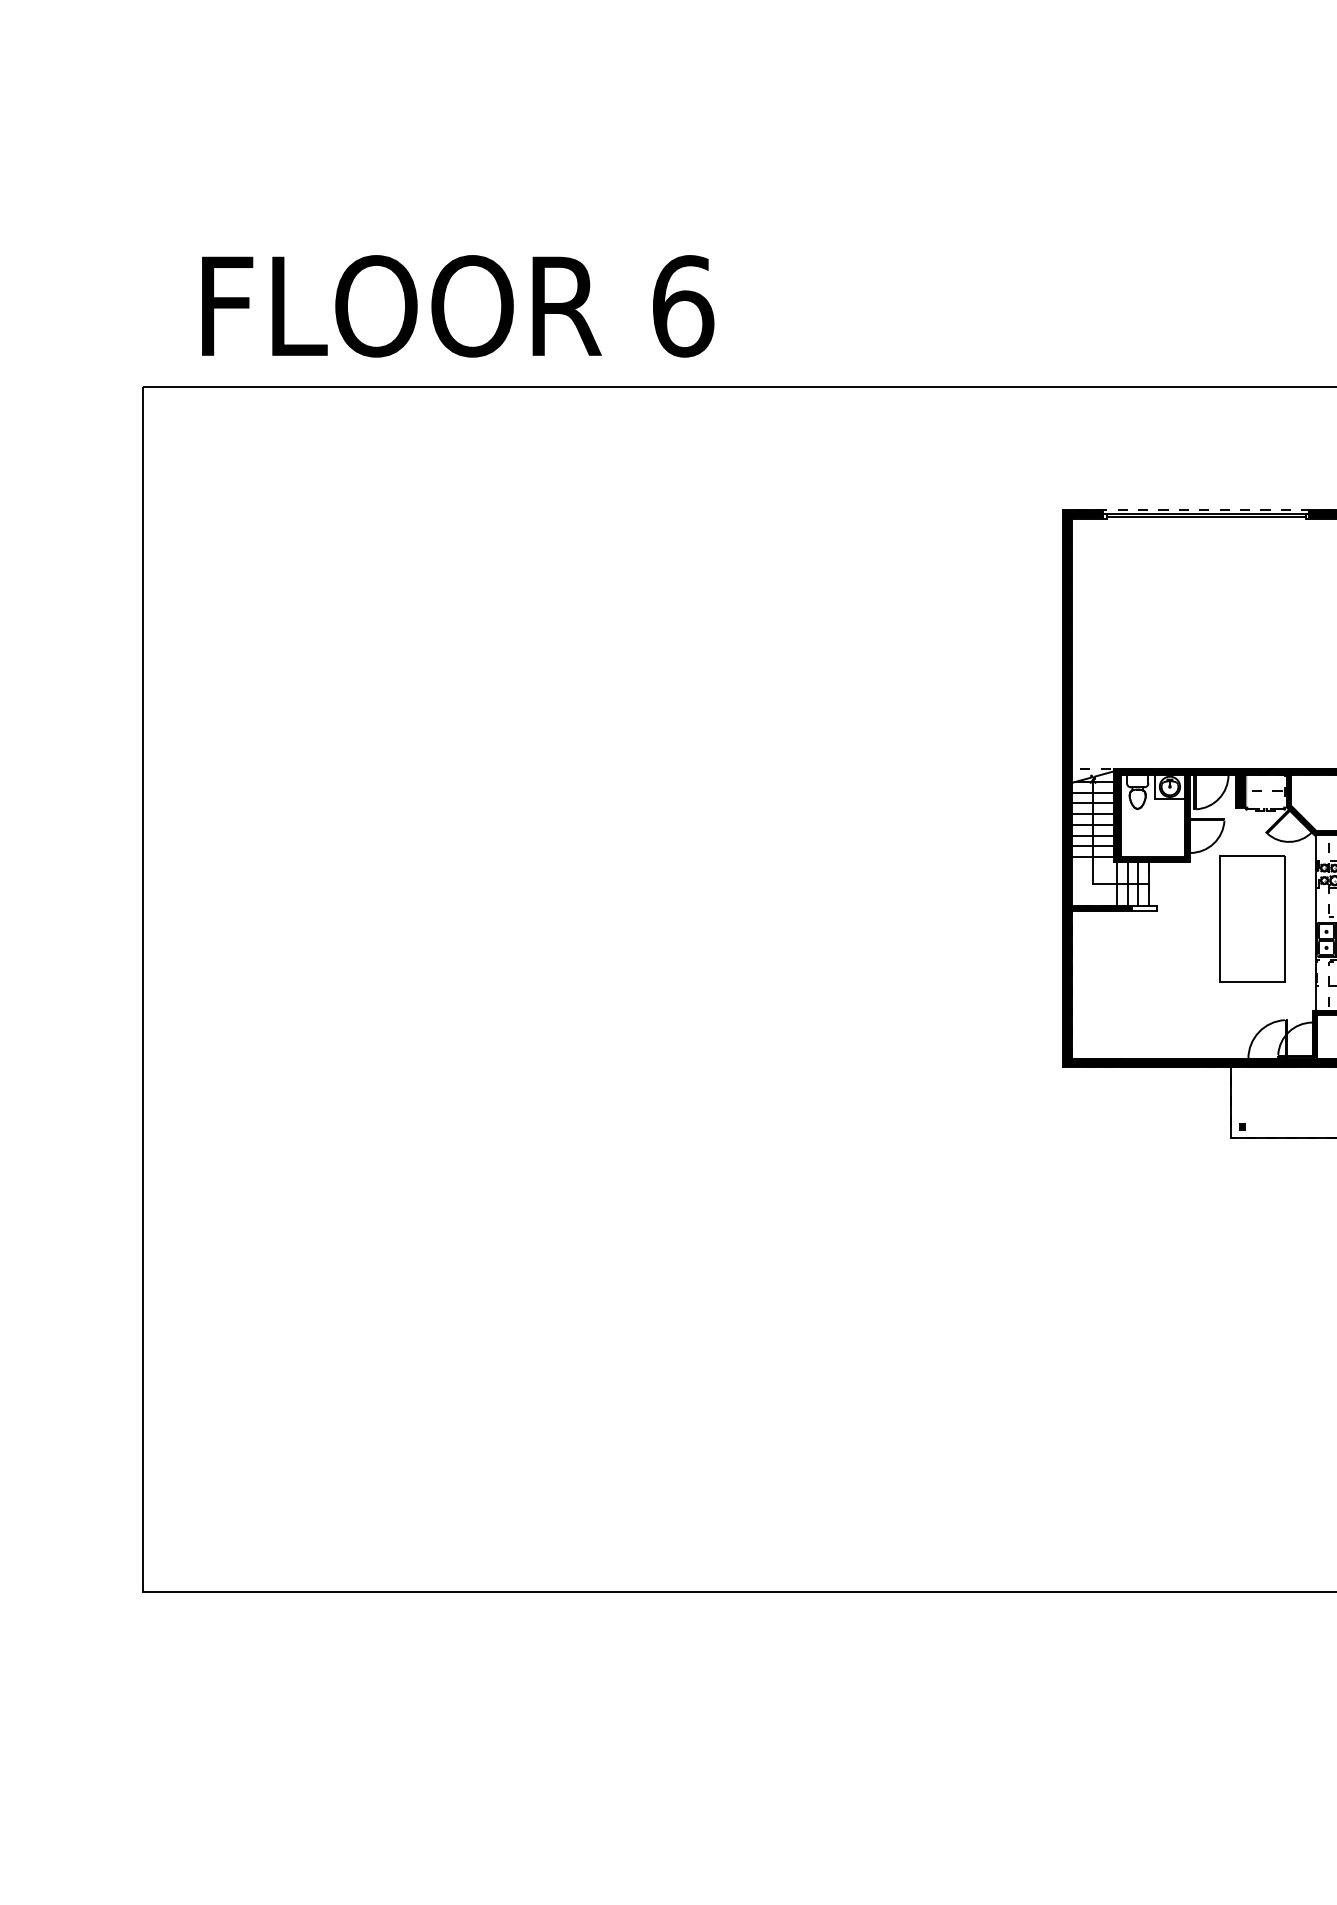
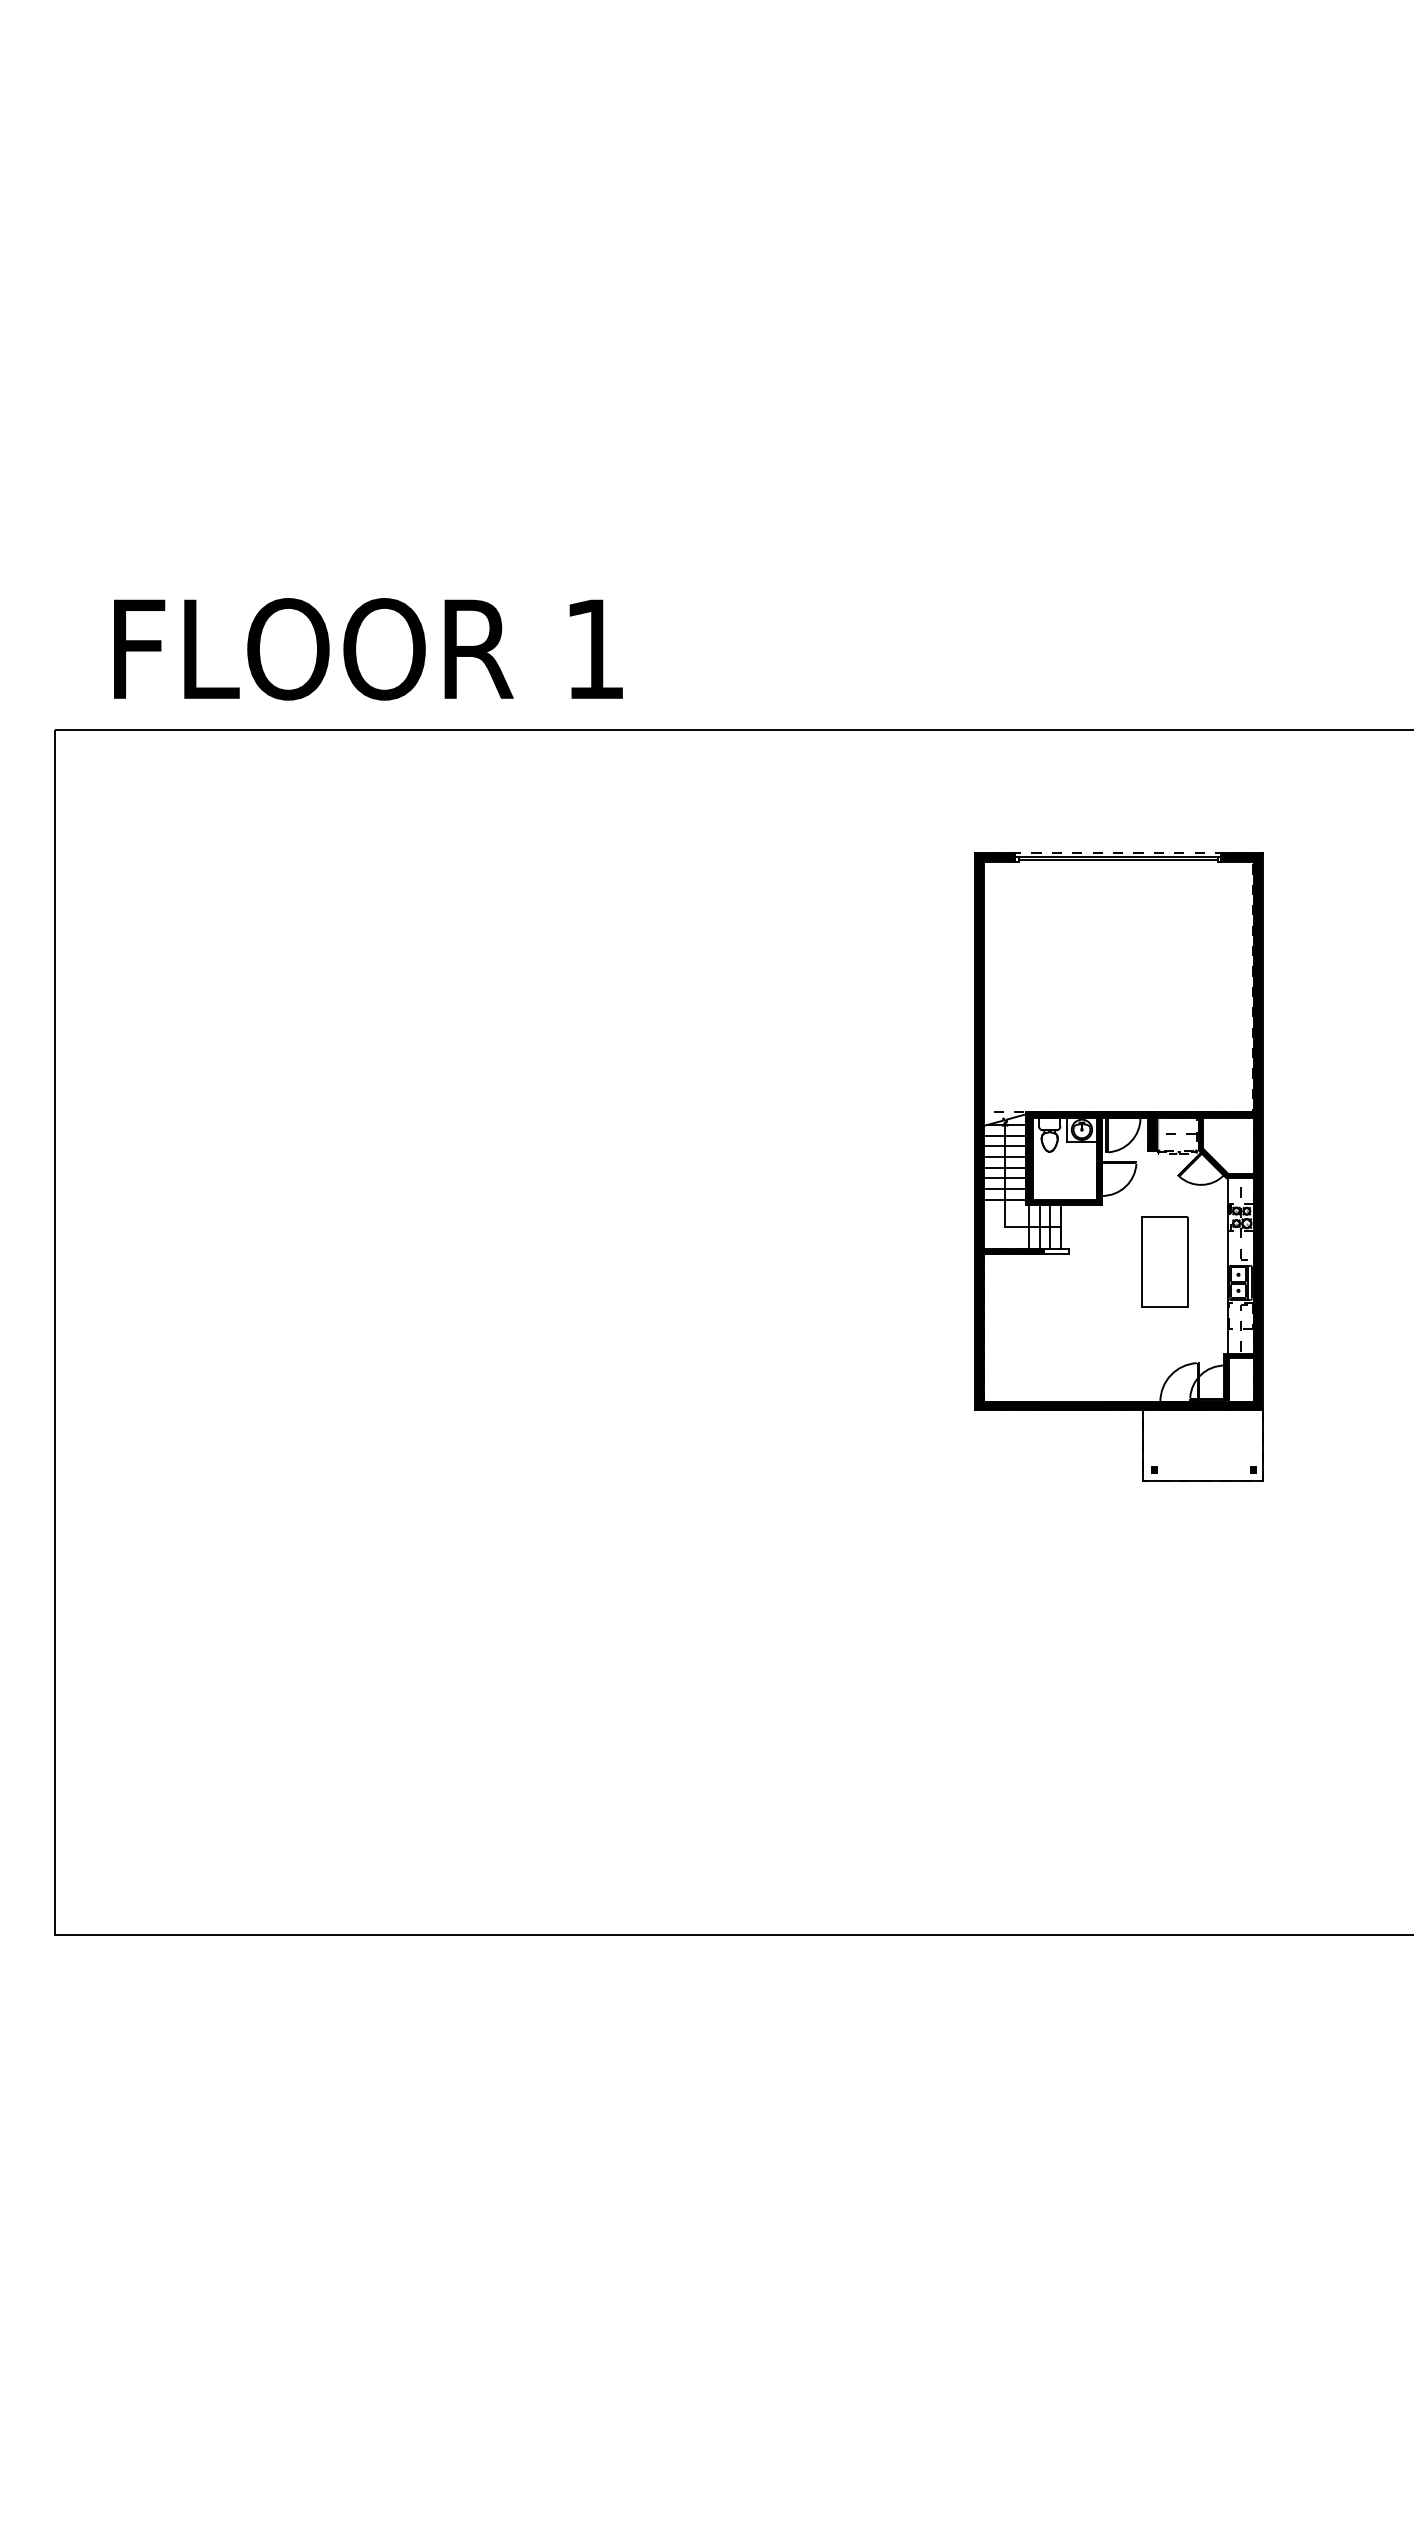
text: (683, 306) -> (595, 649), 6 -> 1
part: (1252, 918) -> (1164, 1261), size x0.71

